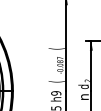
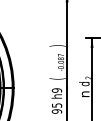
text: (56, 48) -> (57, 45), ( -> )

